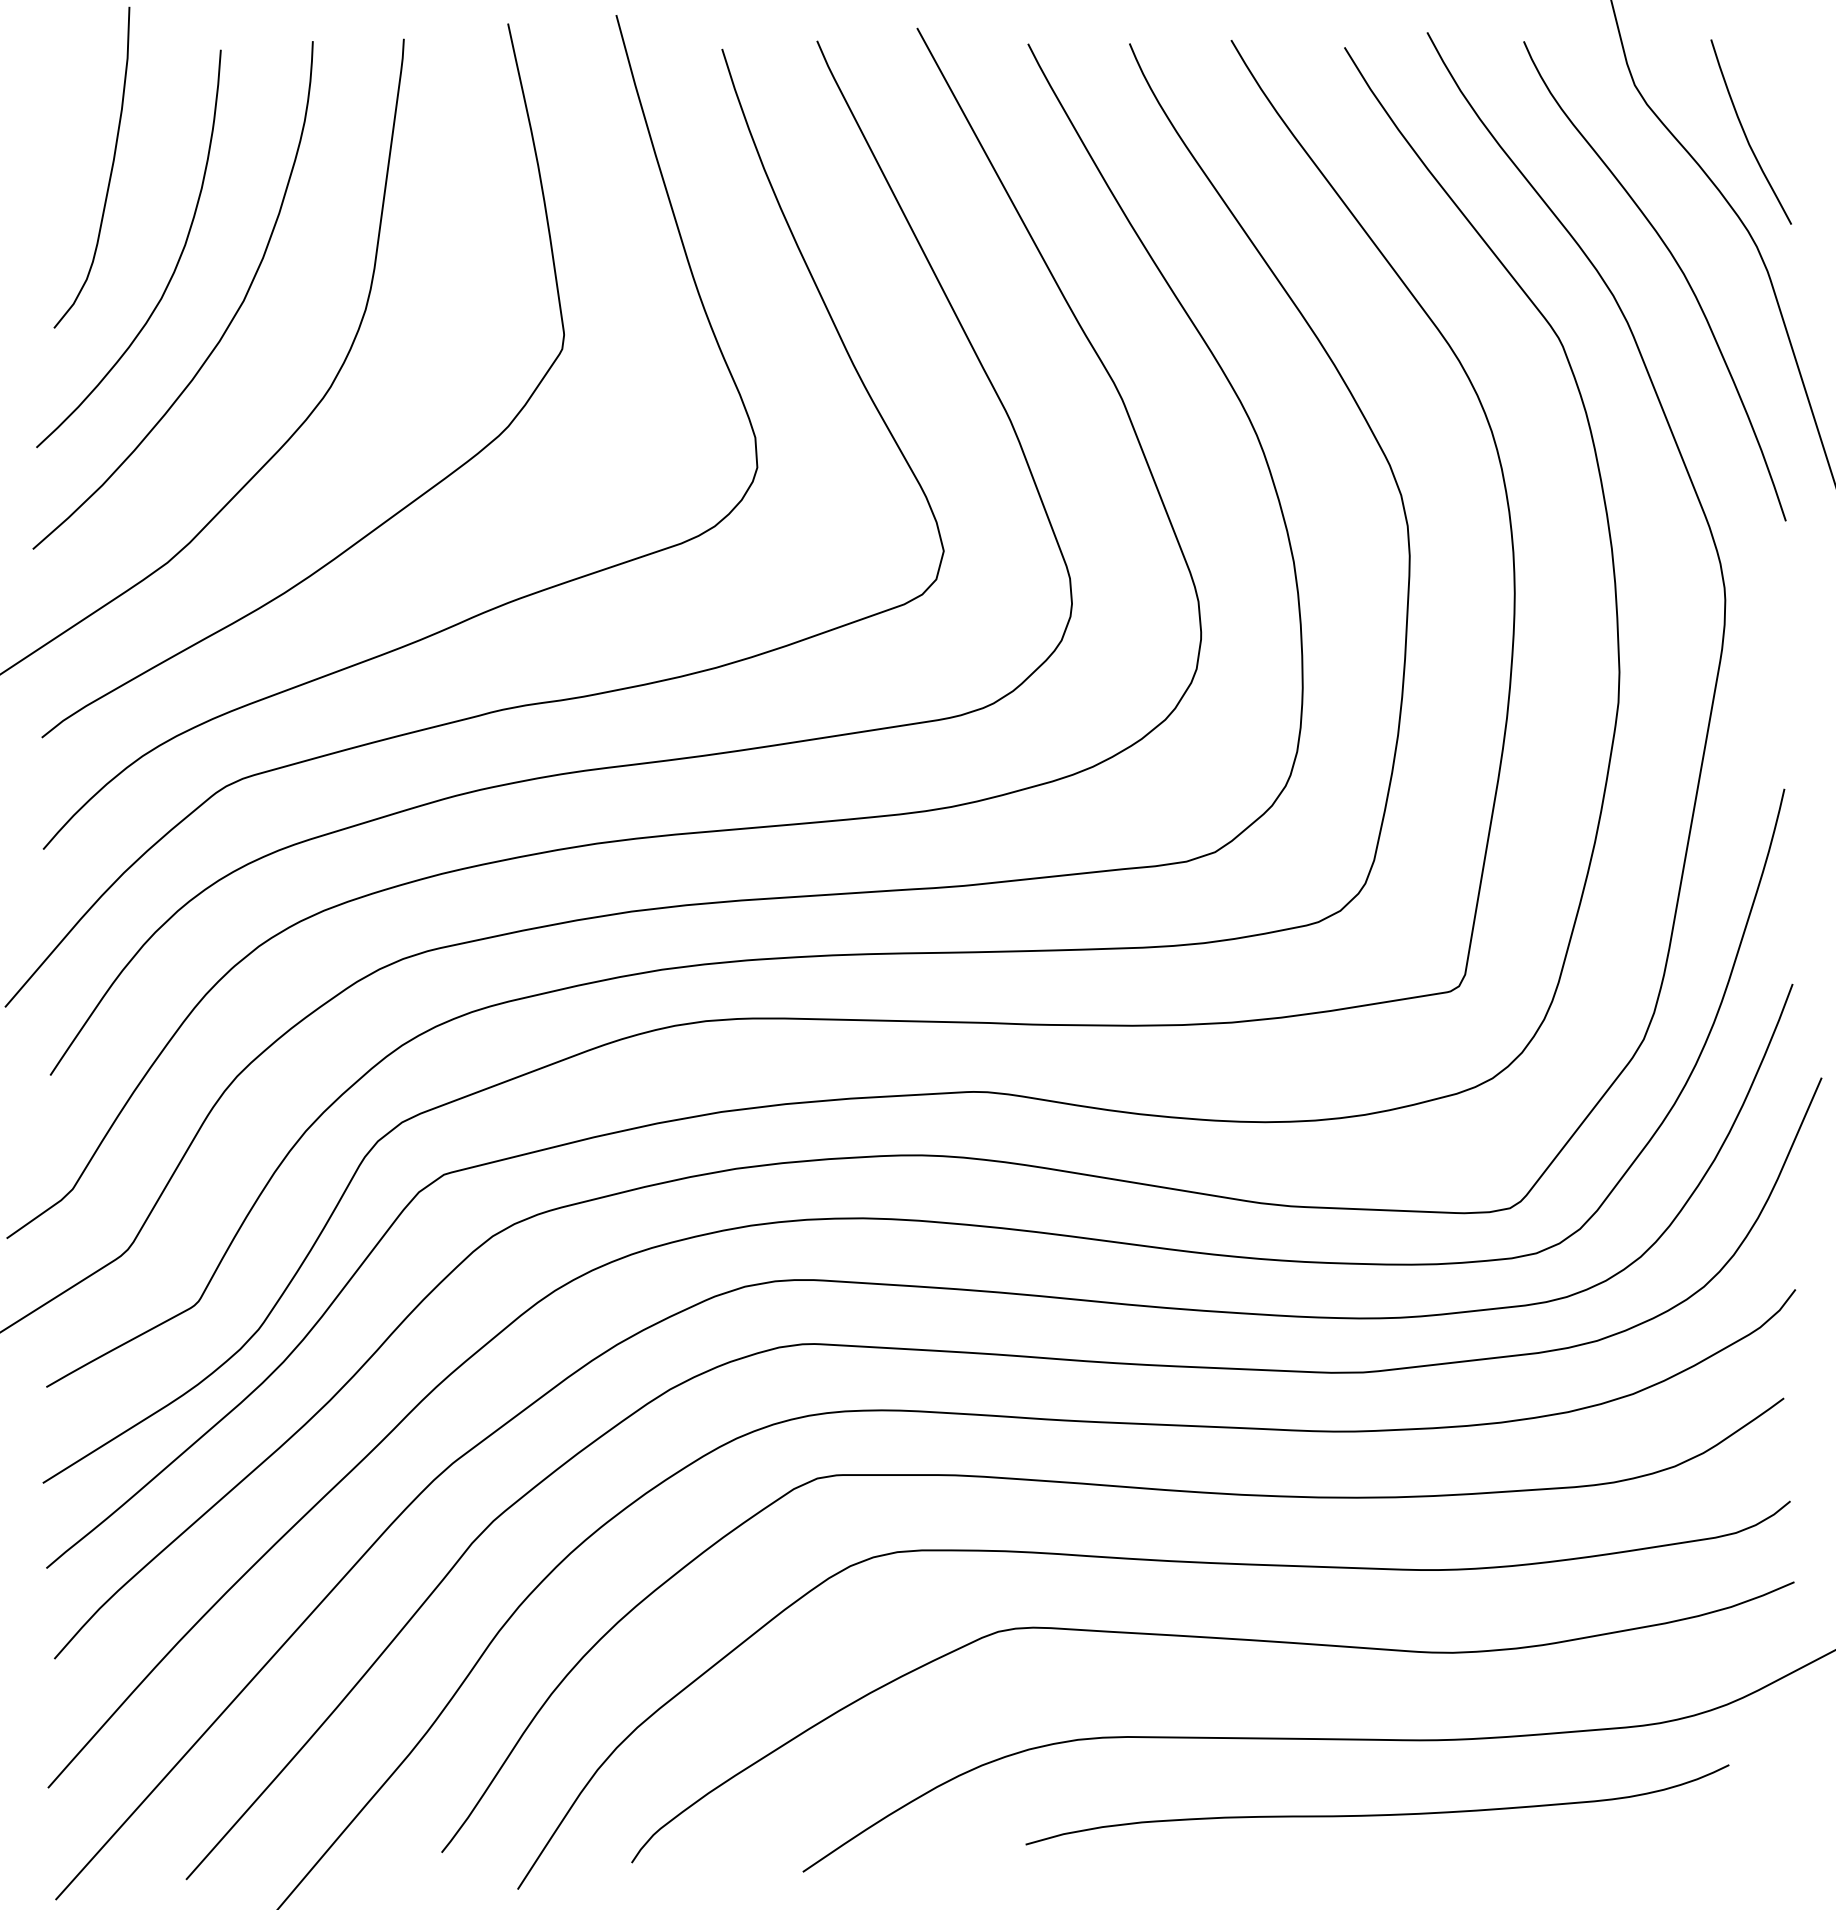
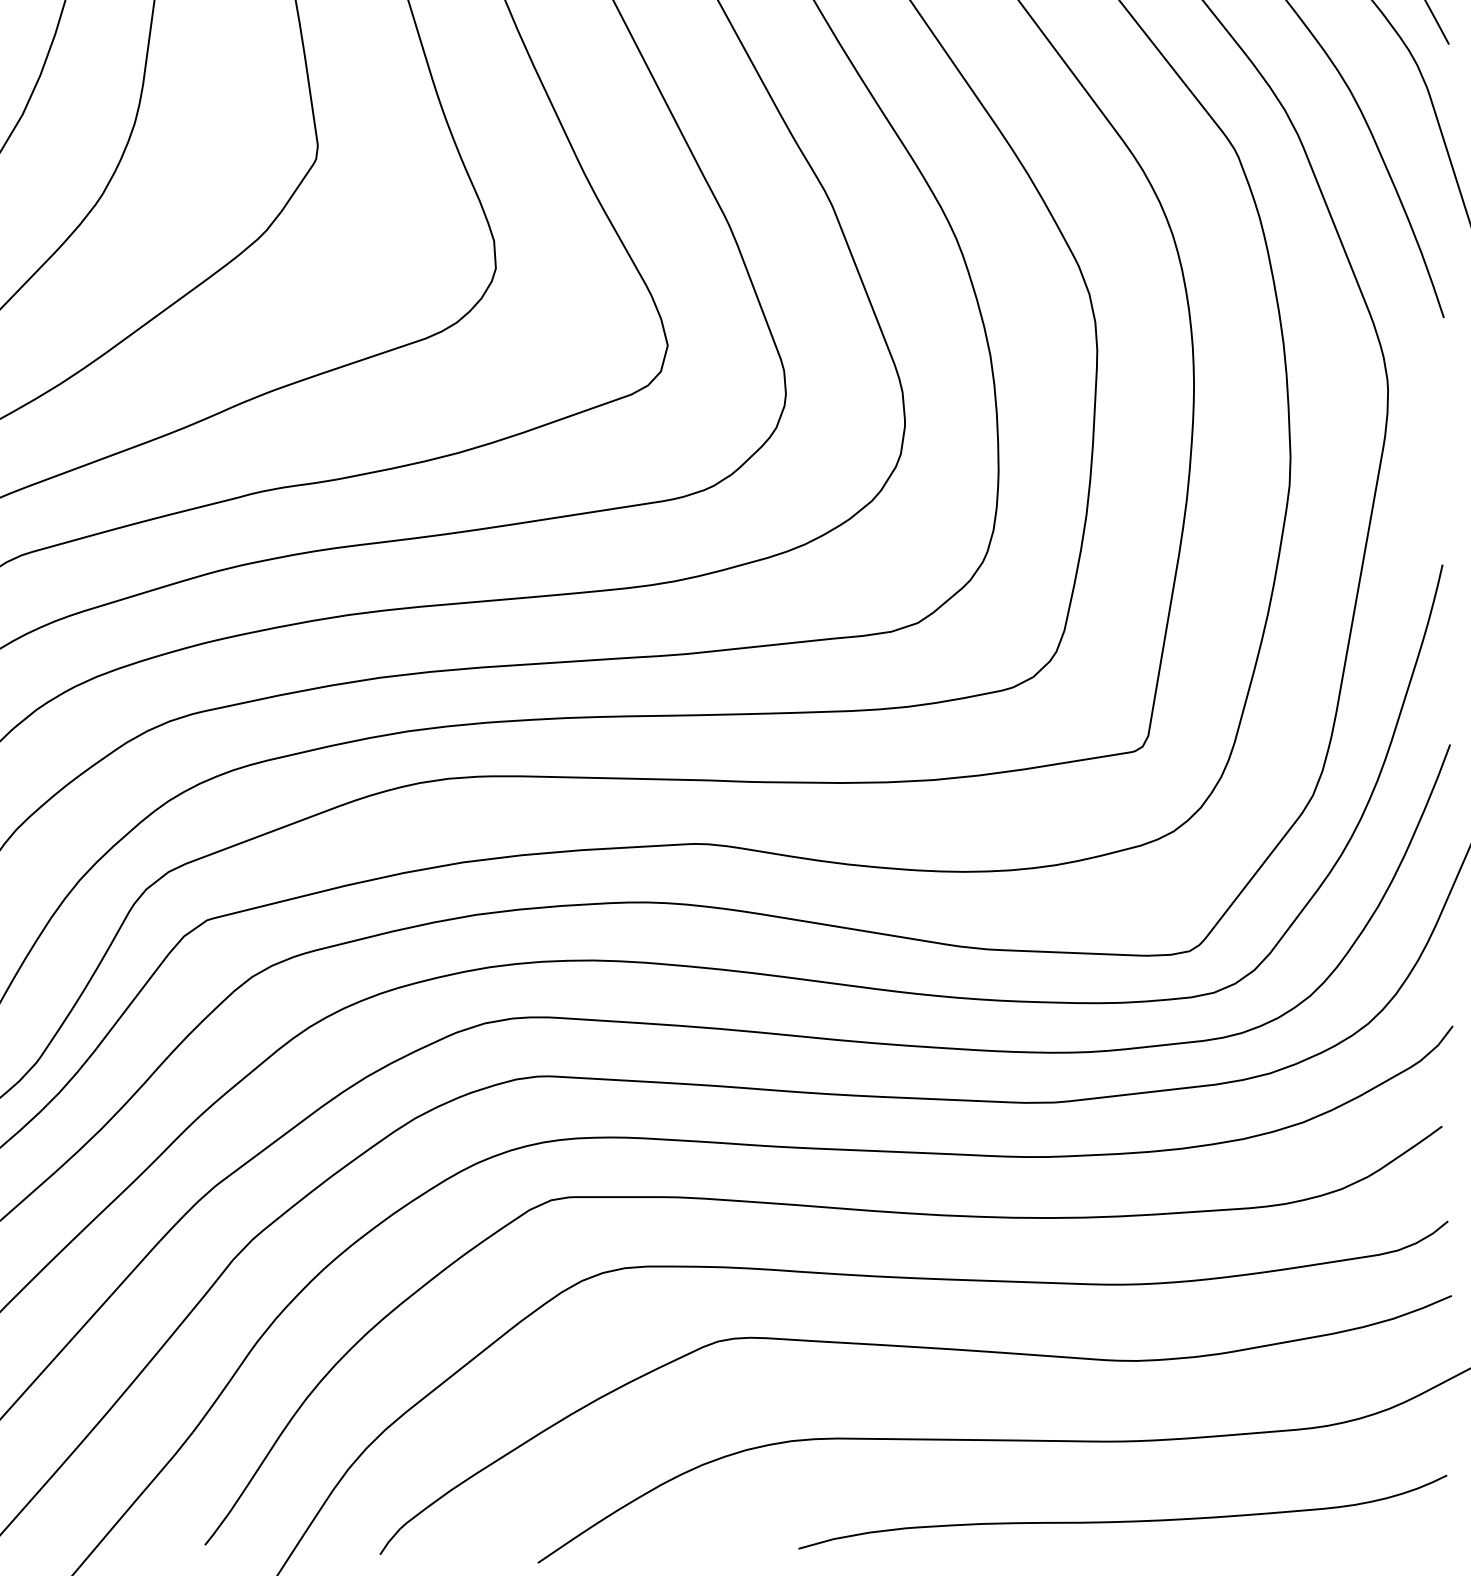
curve: (1377, 1814) -> (1122, 1521), moved

